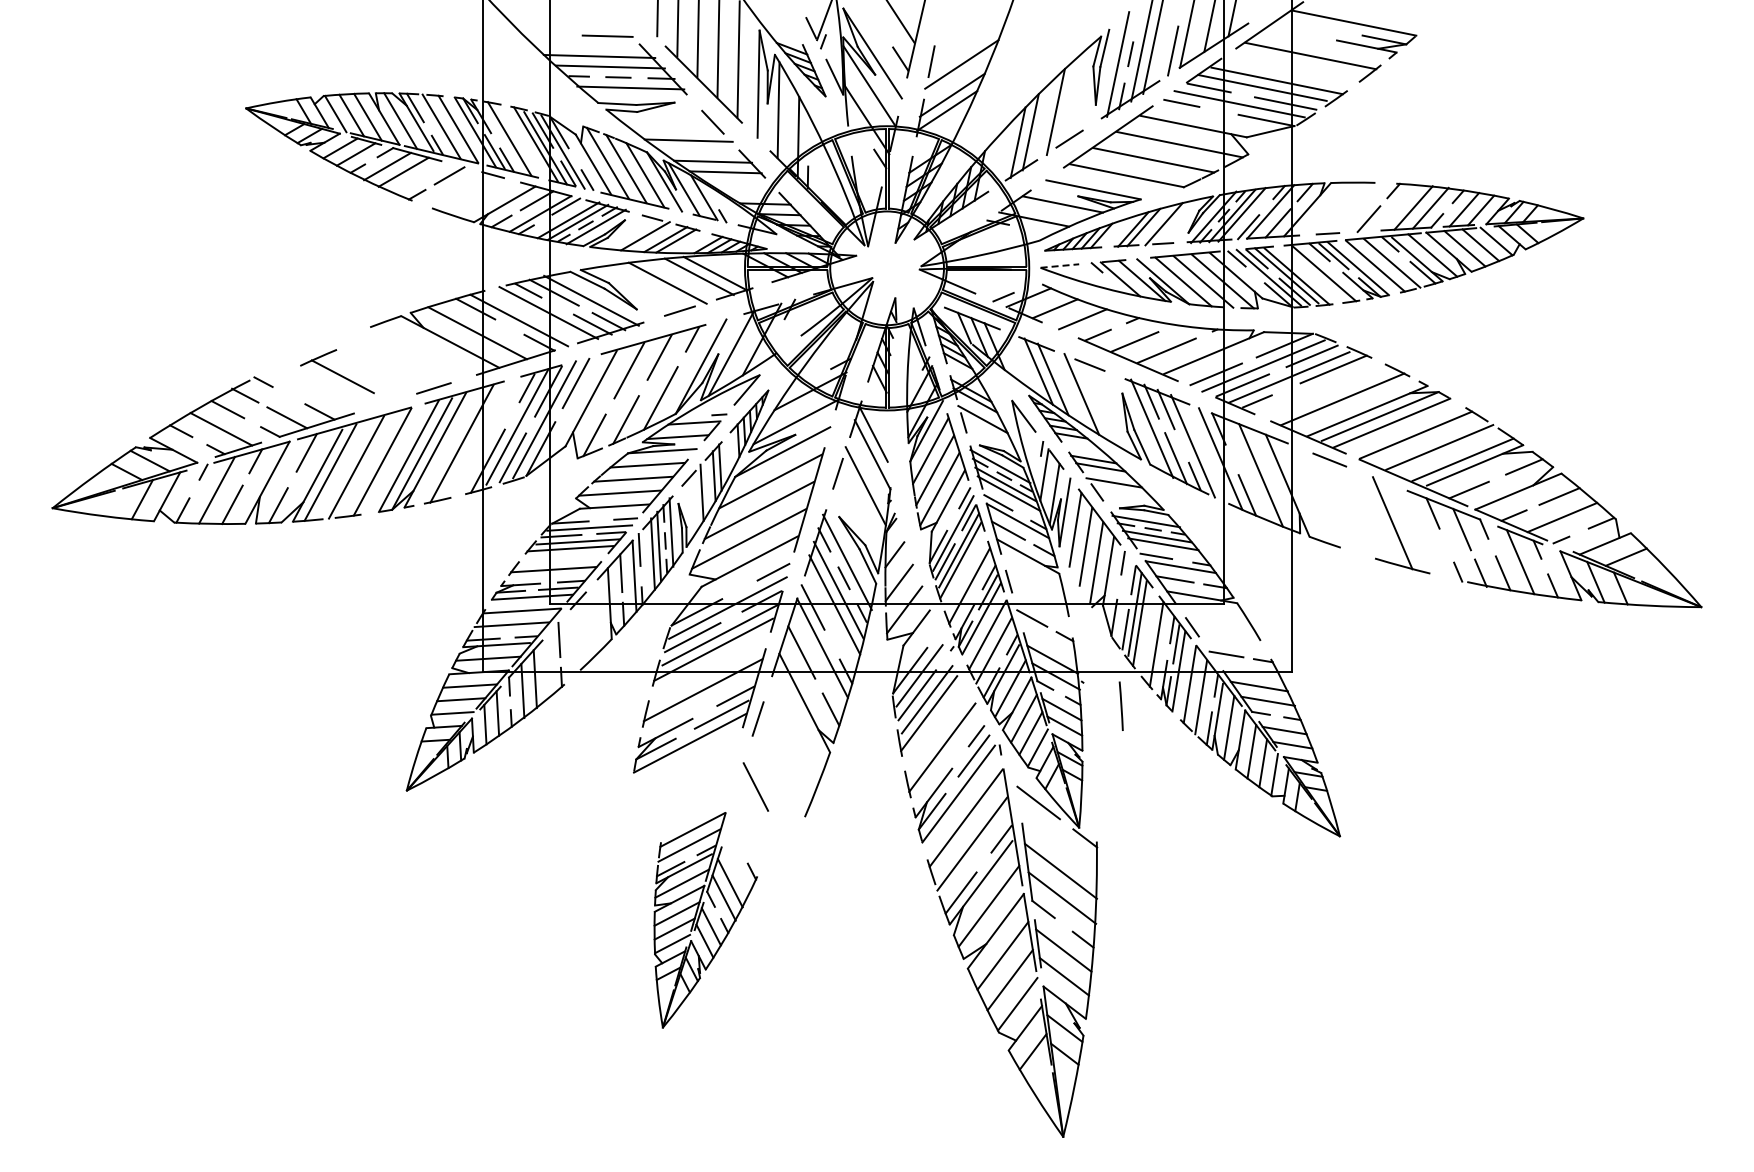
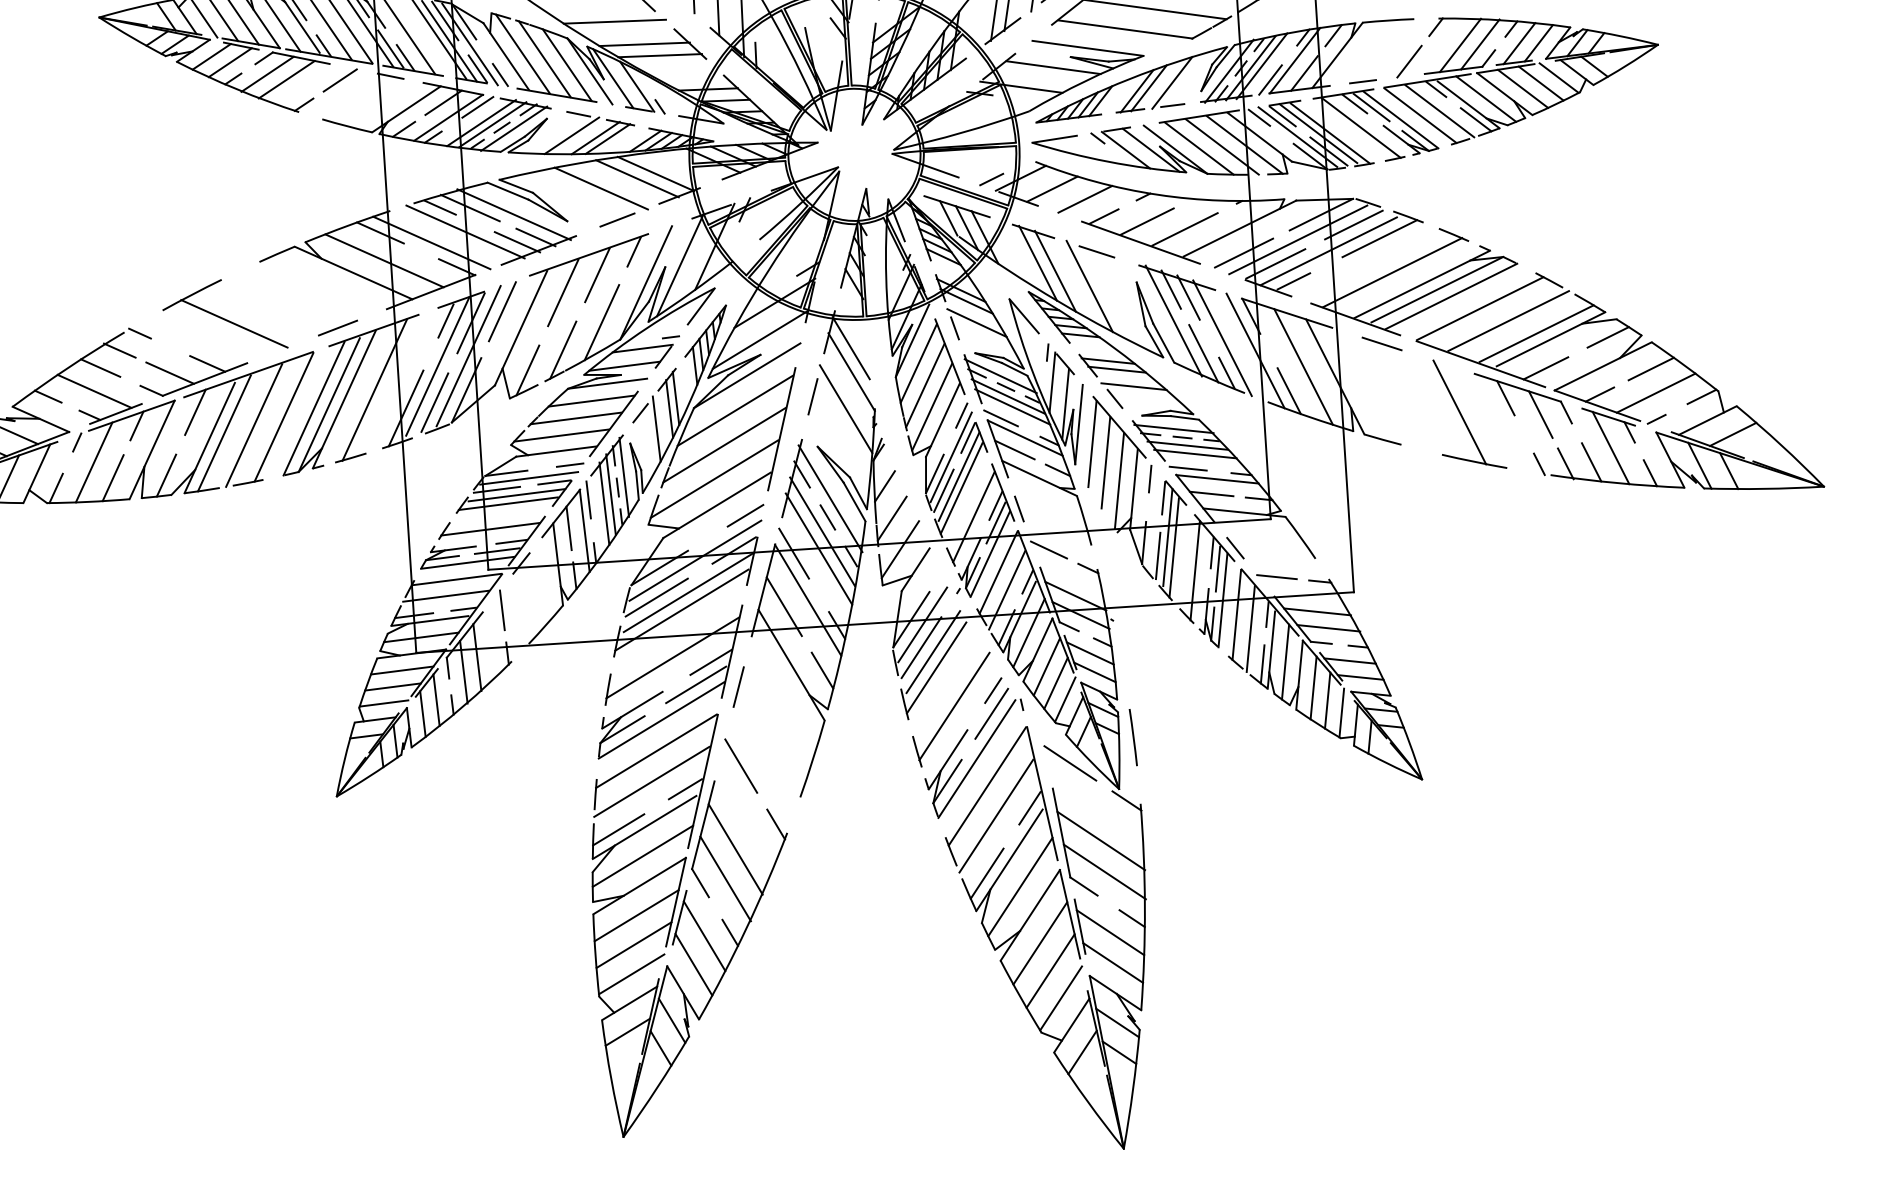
line: (1060, 266) -> (1055, 139), dashed -> solid
part: (337, 371) -> (224, 315), size x1.43
line: (1120, 705) -> (1132, 736), moved
part: (705, 920) -> (692, 924), size x1.67

